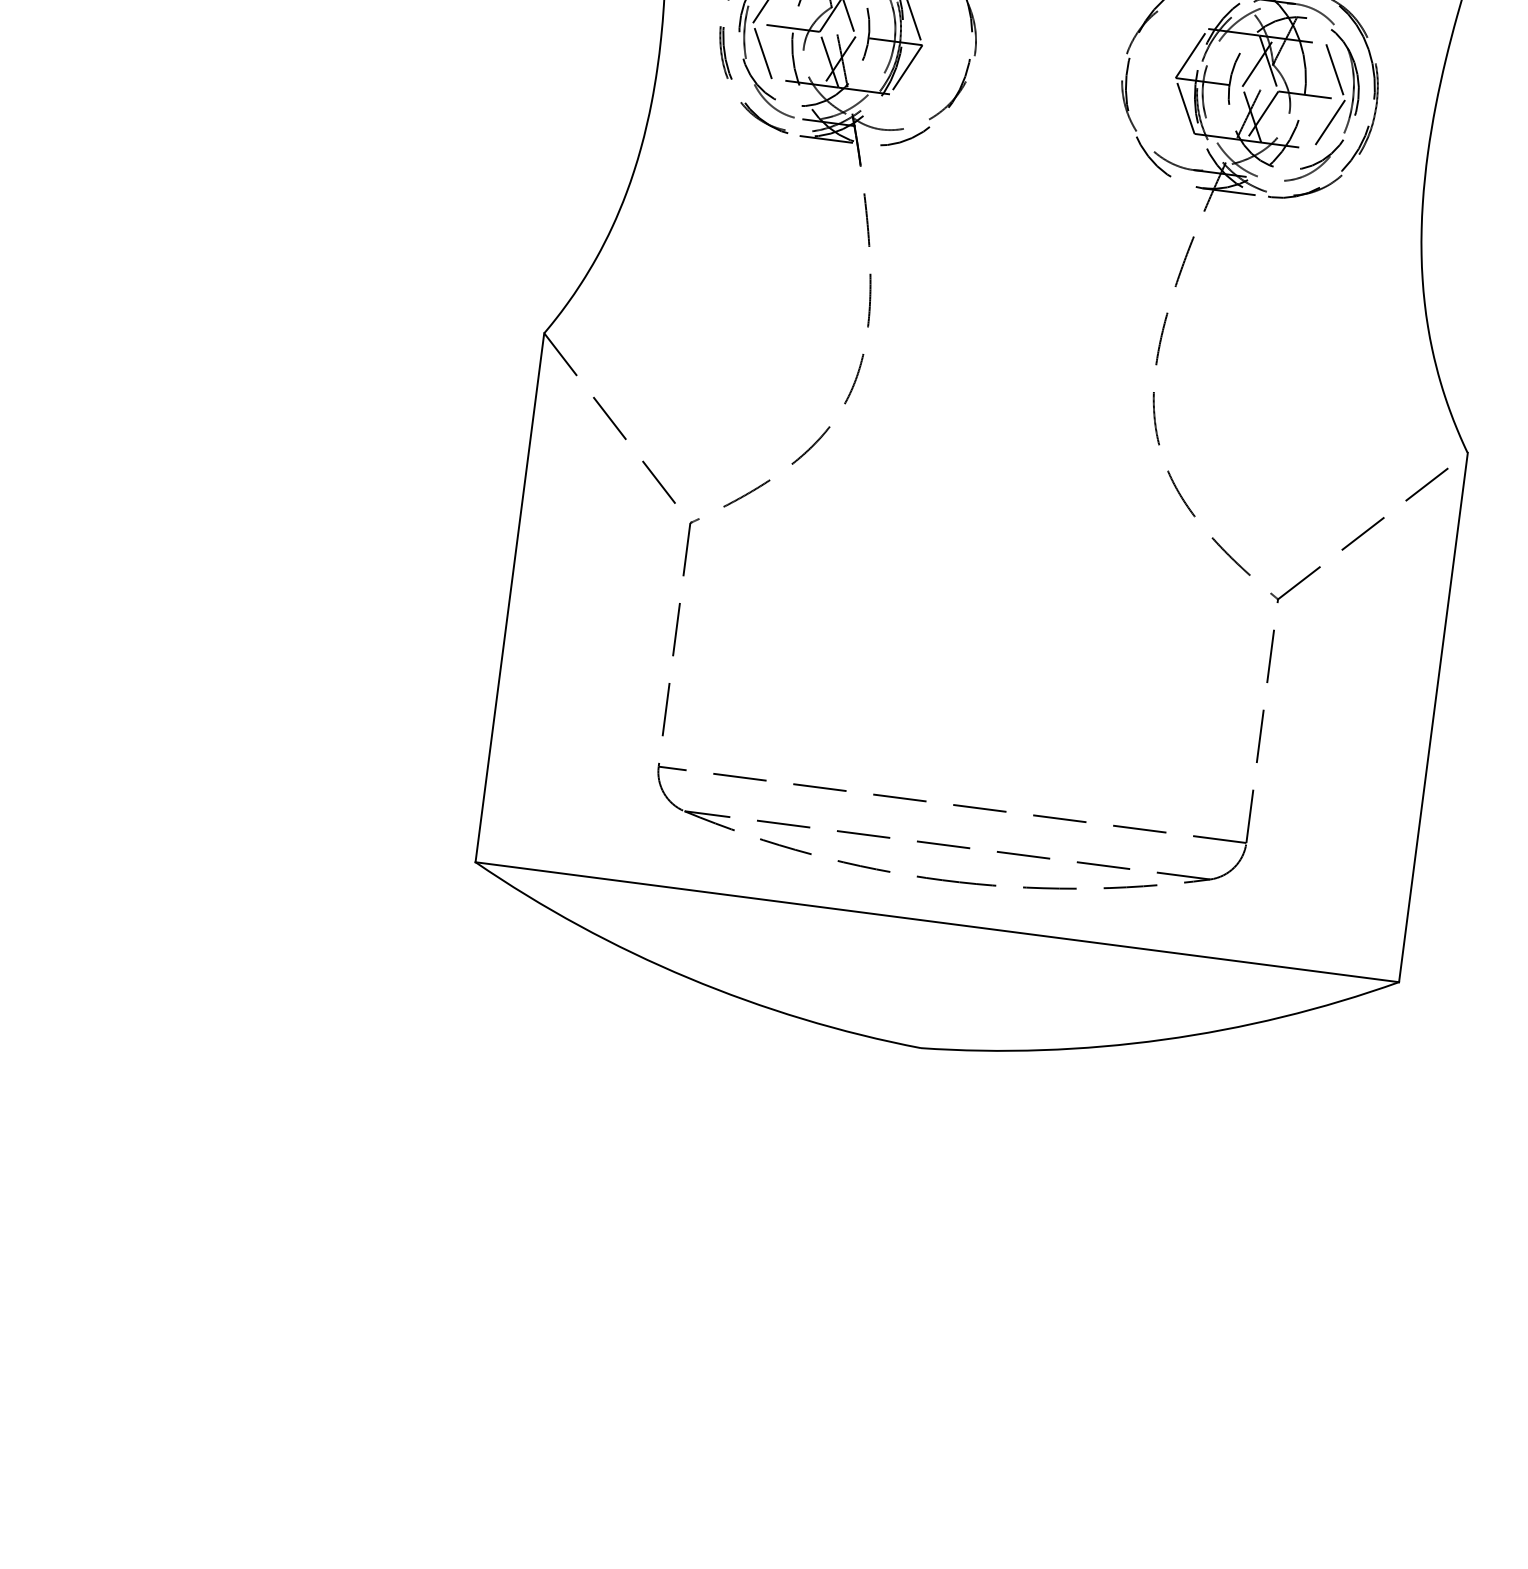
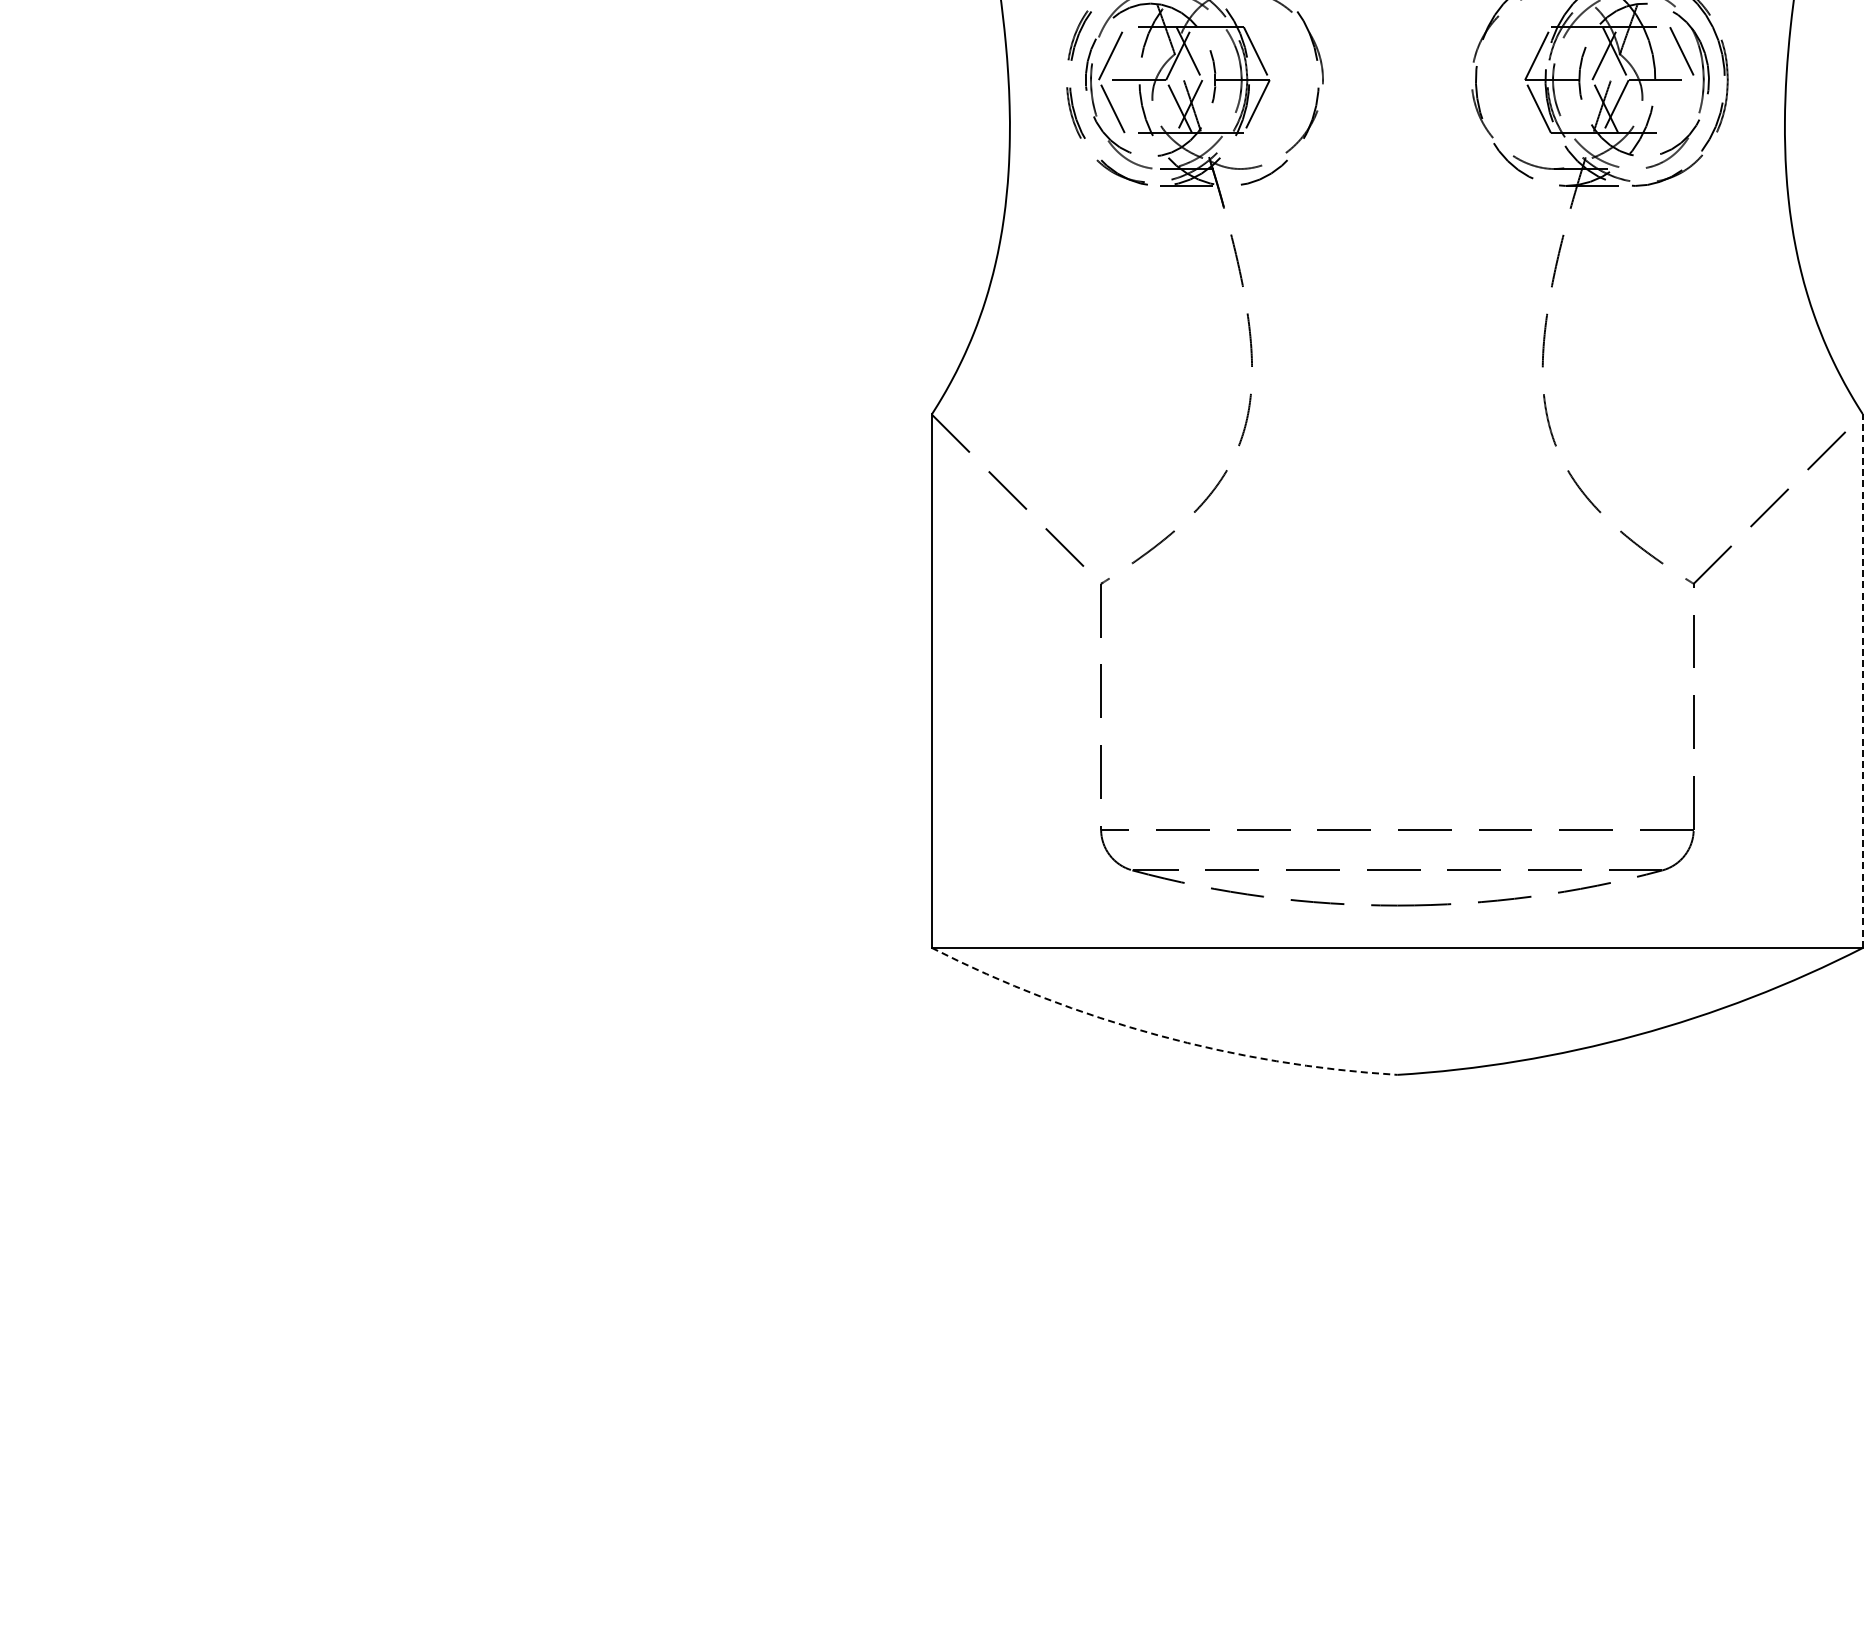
line: (1328, 124) -> (1682, 106), removed
line: (1433, 717) -> (1863, 680), solid -> dashed
arc: (689, 978) -> (1158, 1035), solid -> dashed

